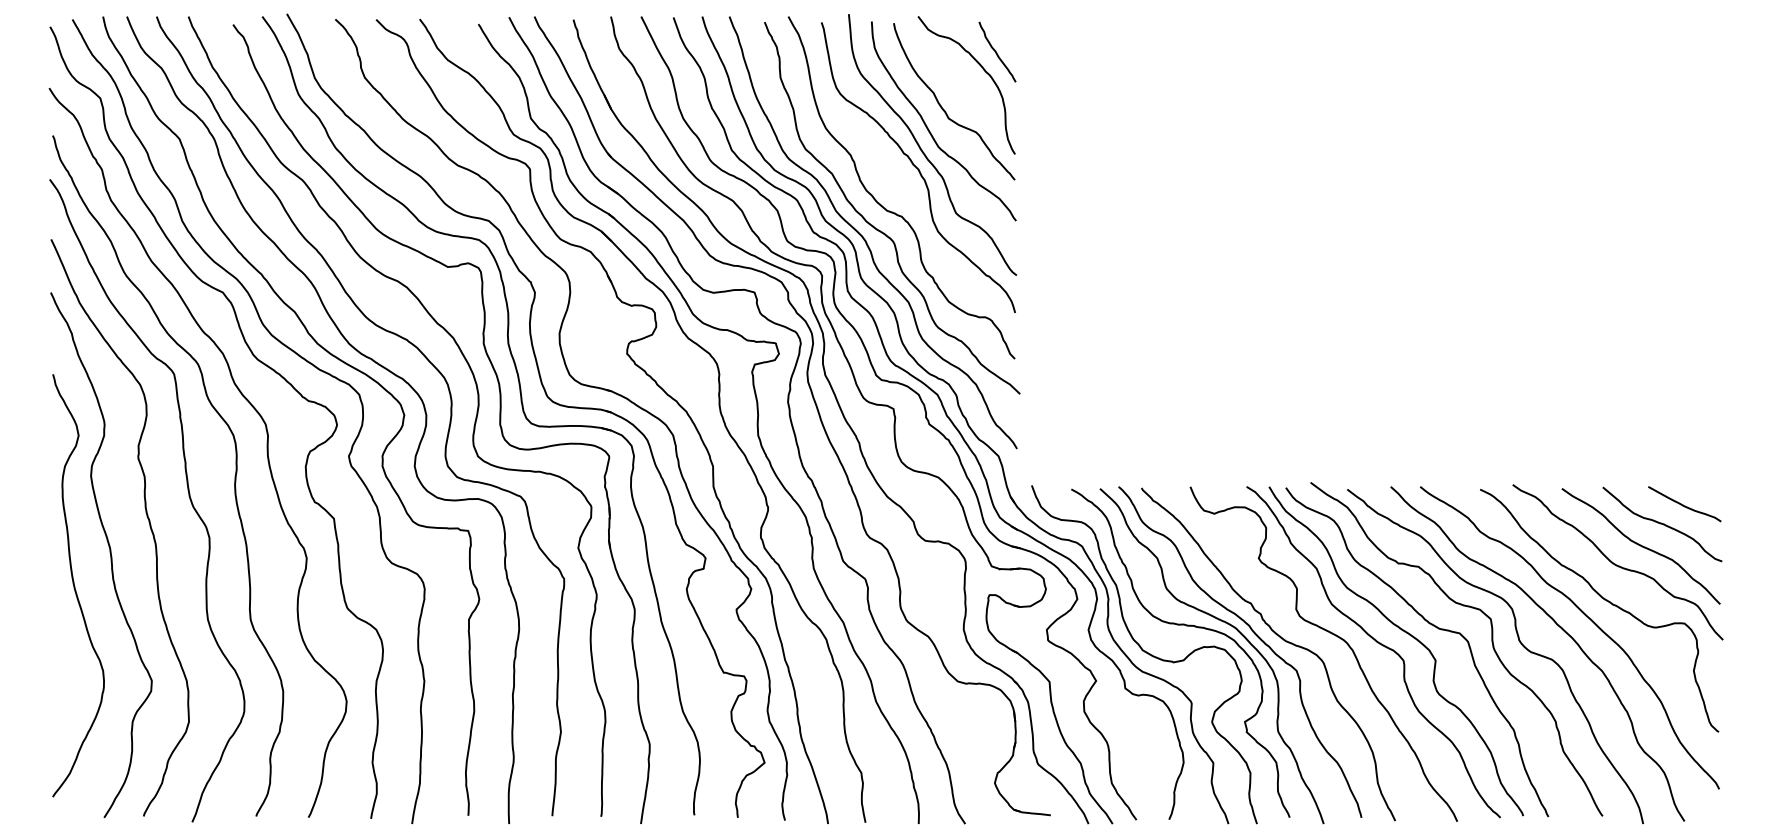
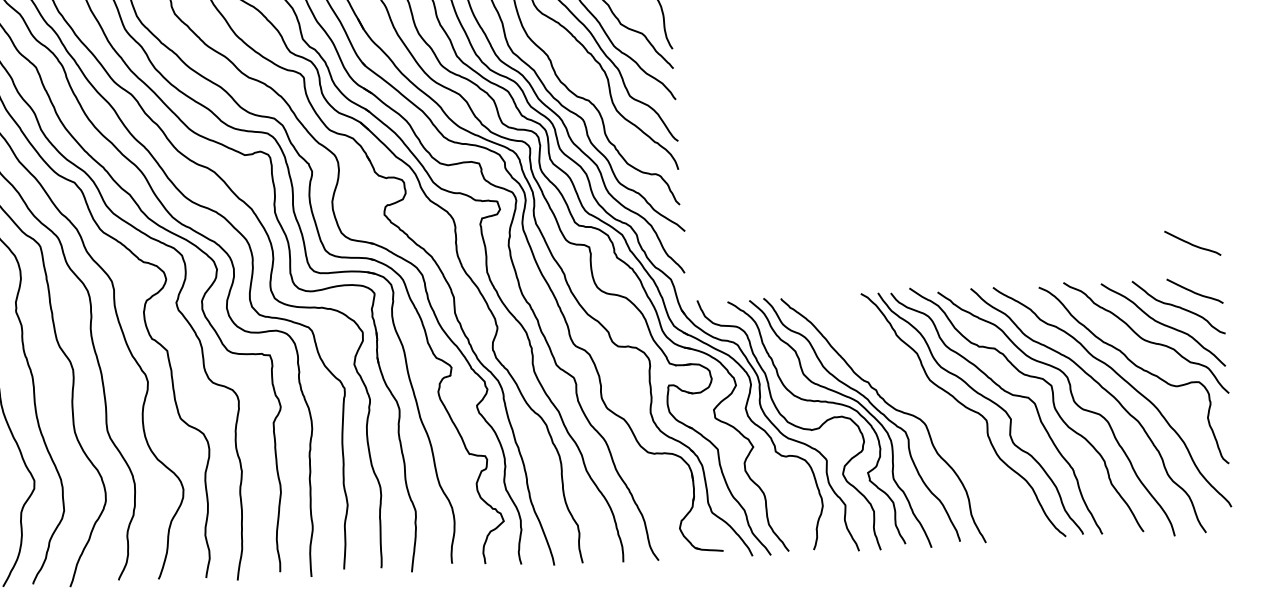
curve: (1683, 441) -> (1191, 243), added
curve: (1333, 635) -> (932, 403), removed

